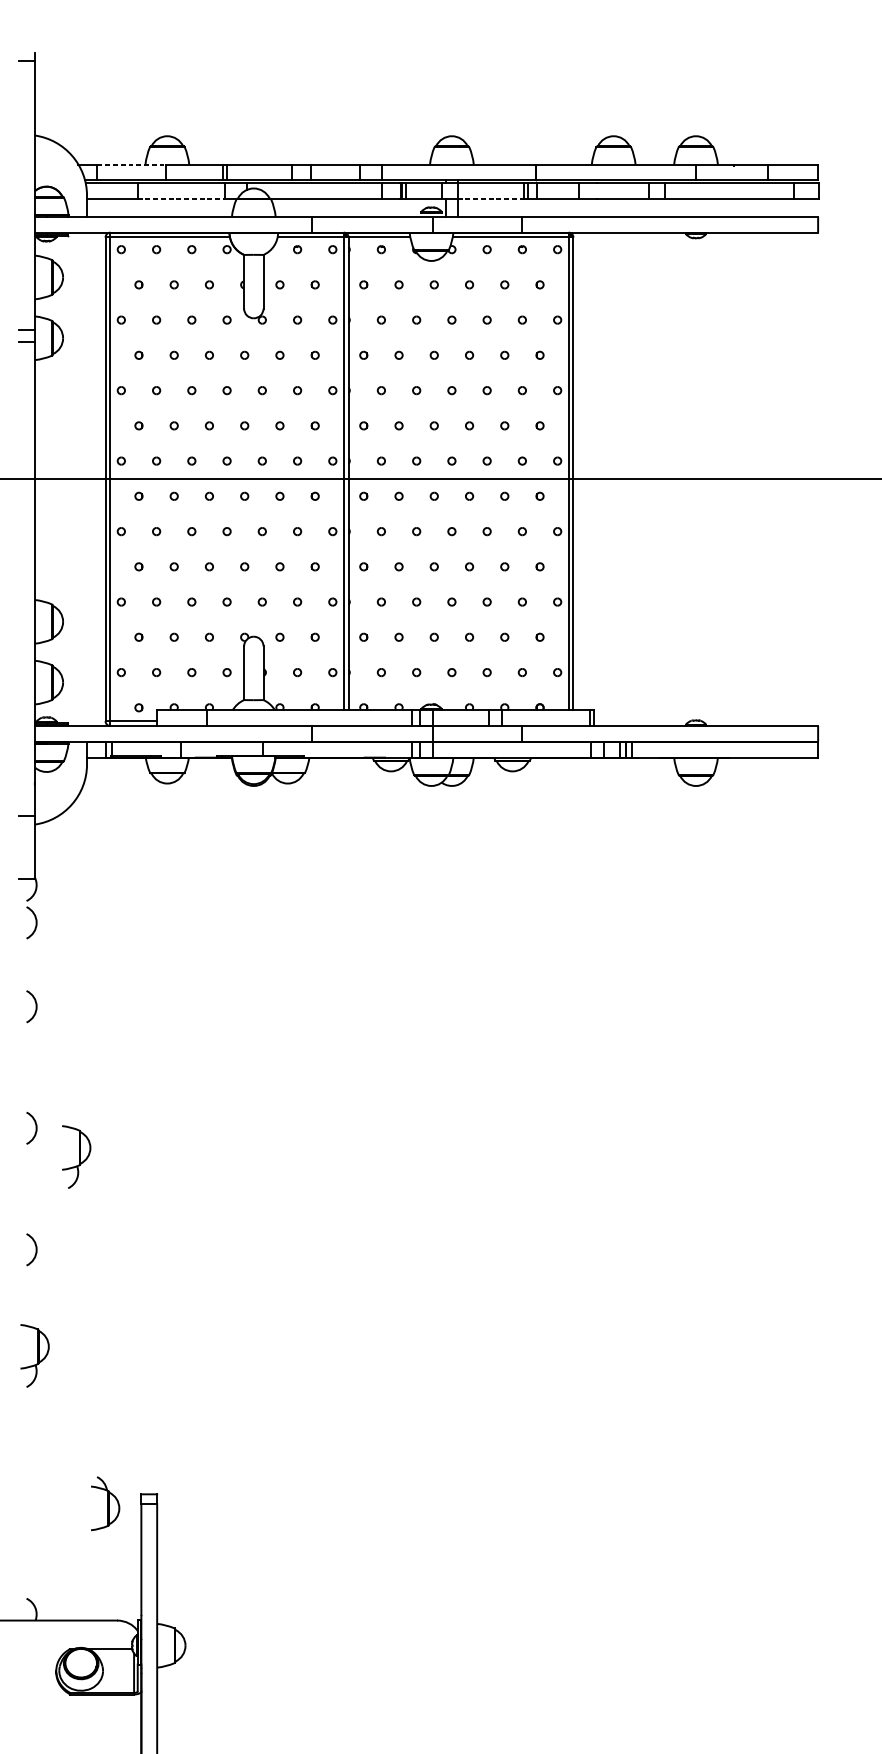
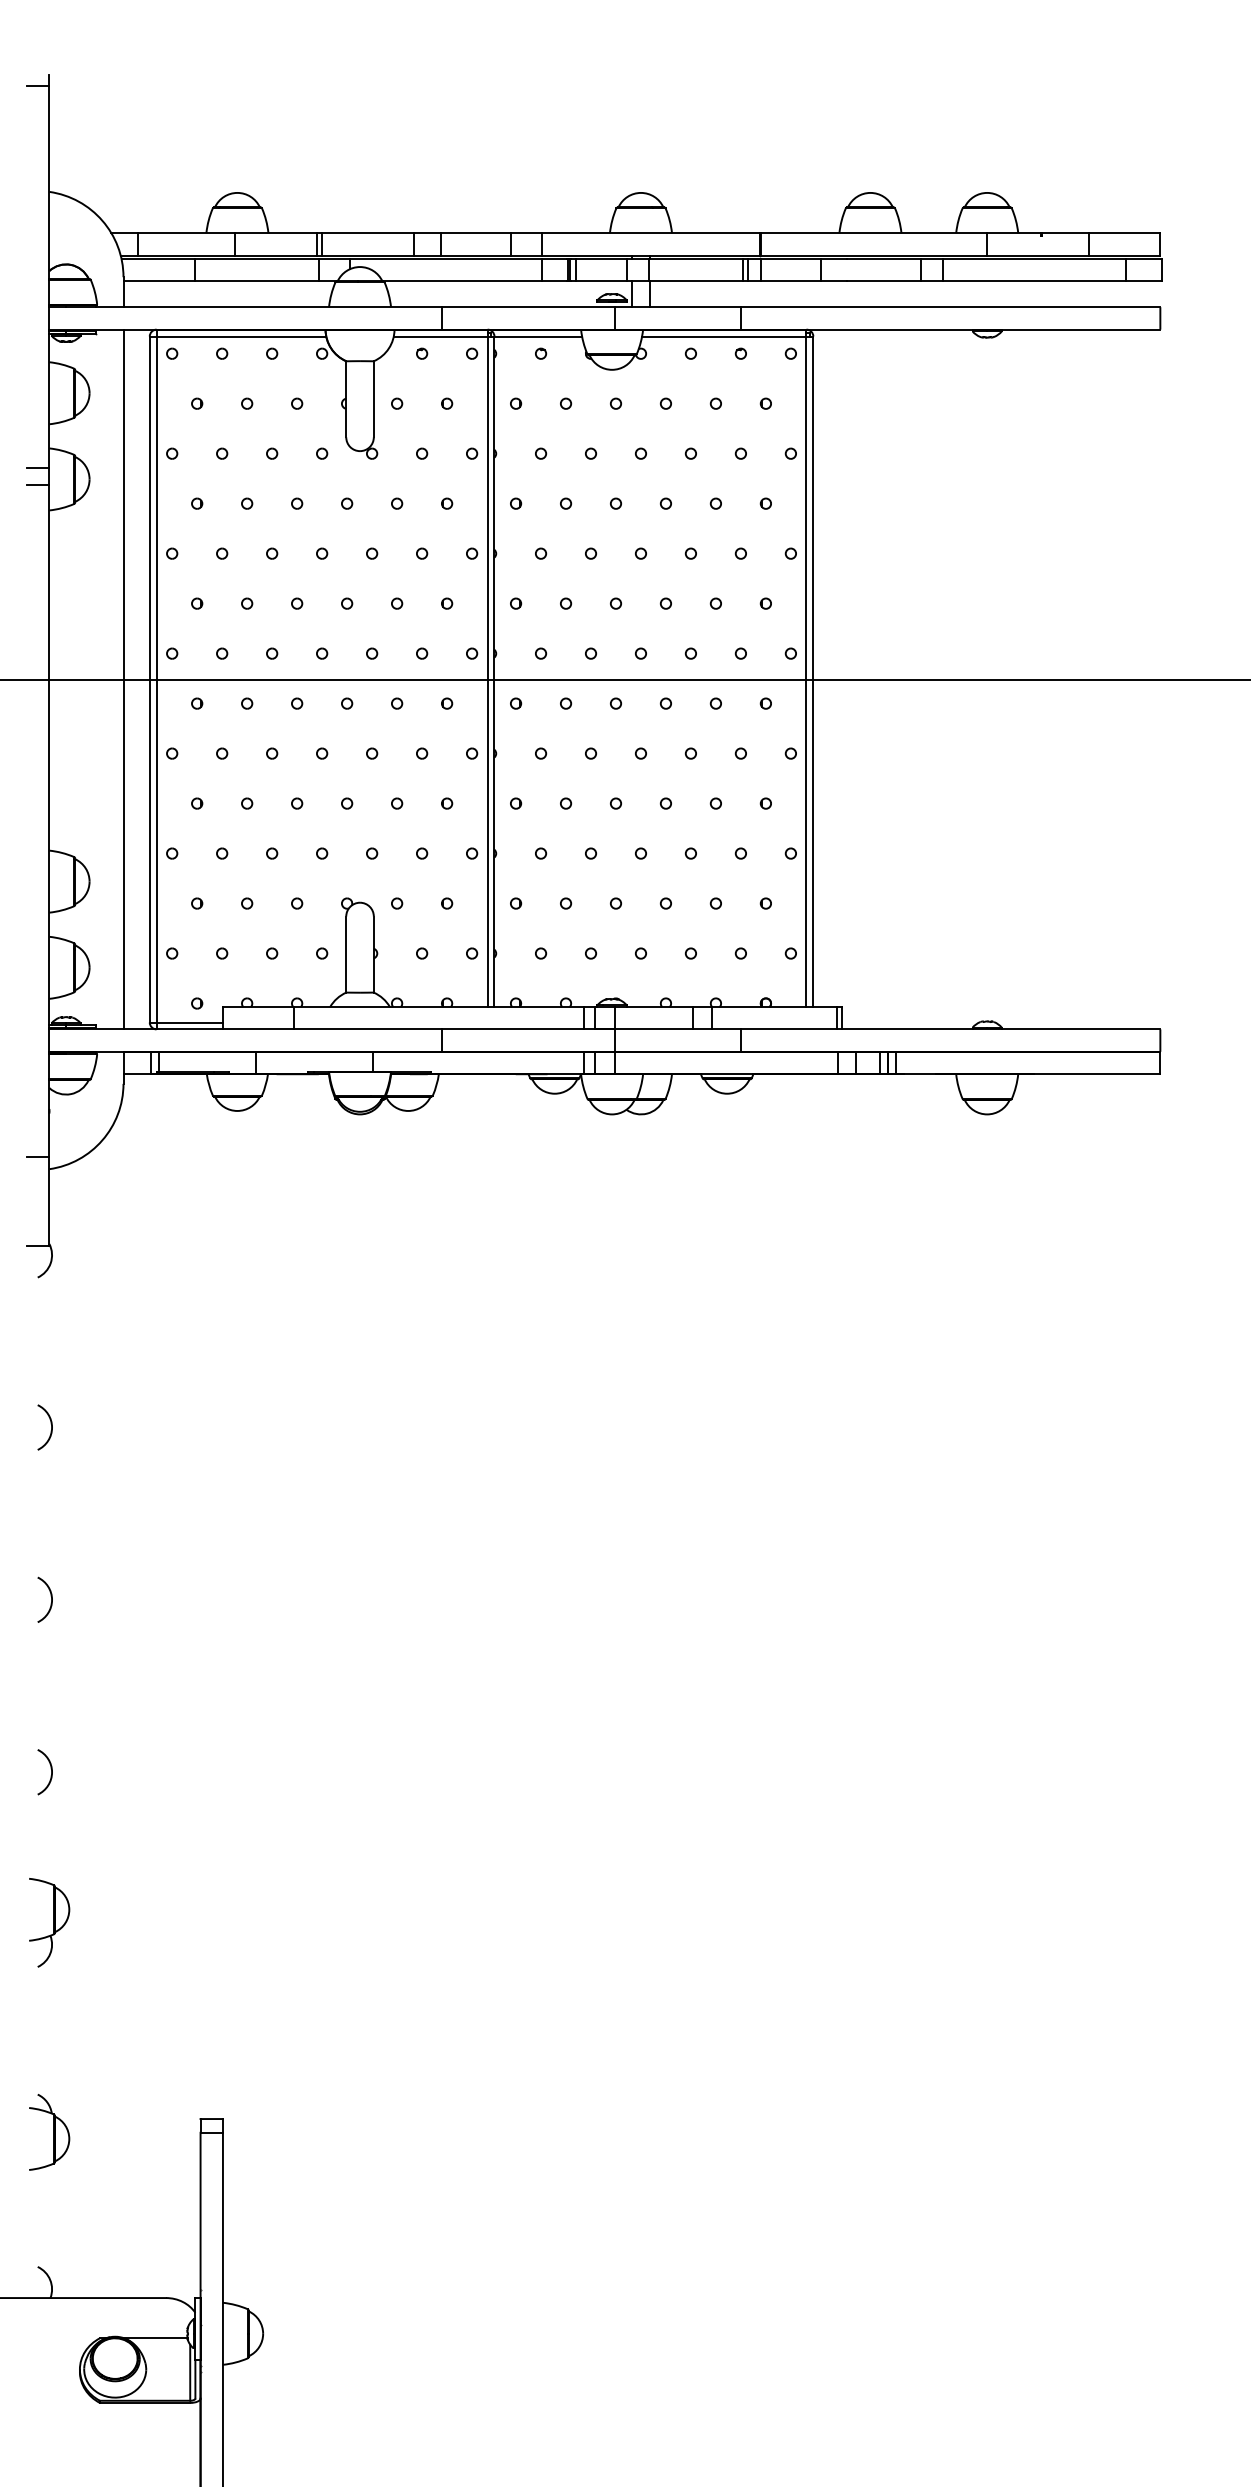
line: (132, 164) -> (187, 233), dashed -> solid
line: (181, 198) -> (257, 281), dashed -> solid
line: (491, 198) -> (696, 281), dashed -> solid
line: (87, 479) -> (123, 679), added
arc: (36, 922) -> (51, 1308), removed
part: (76, 1156) -> (108, 1640), removed
part: (105, 1503) -> (49, 2132), moved

